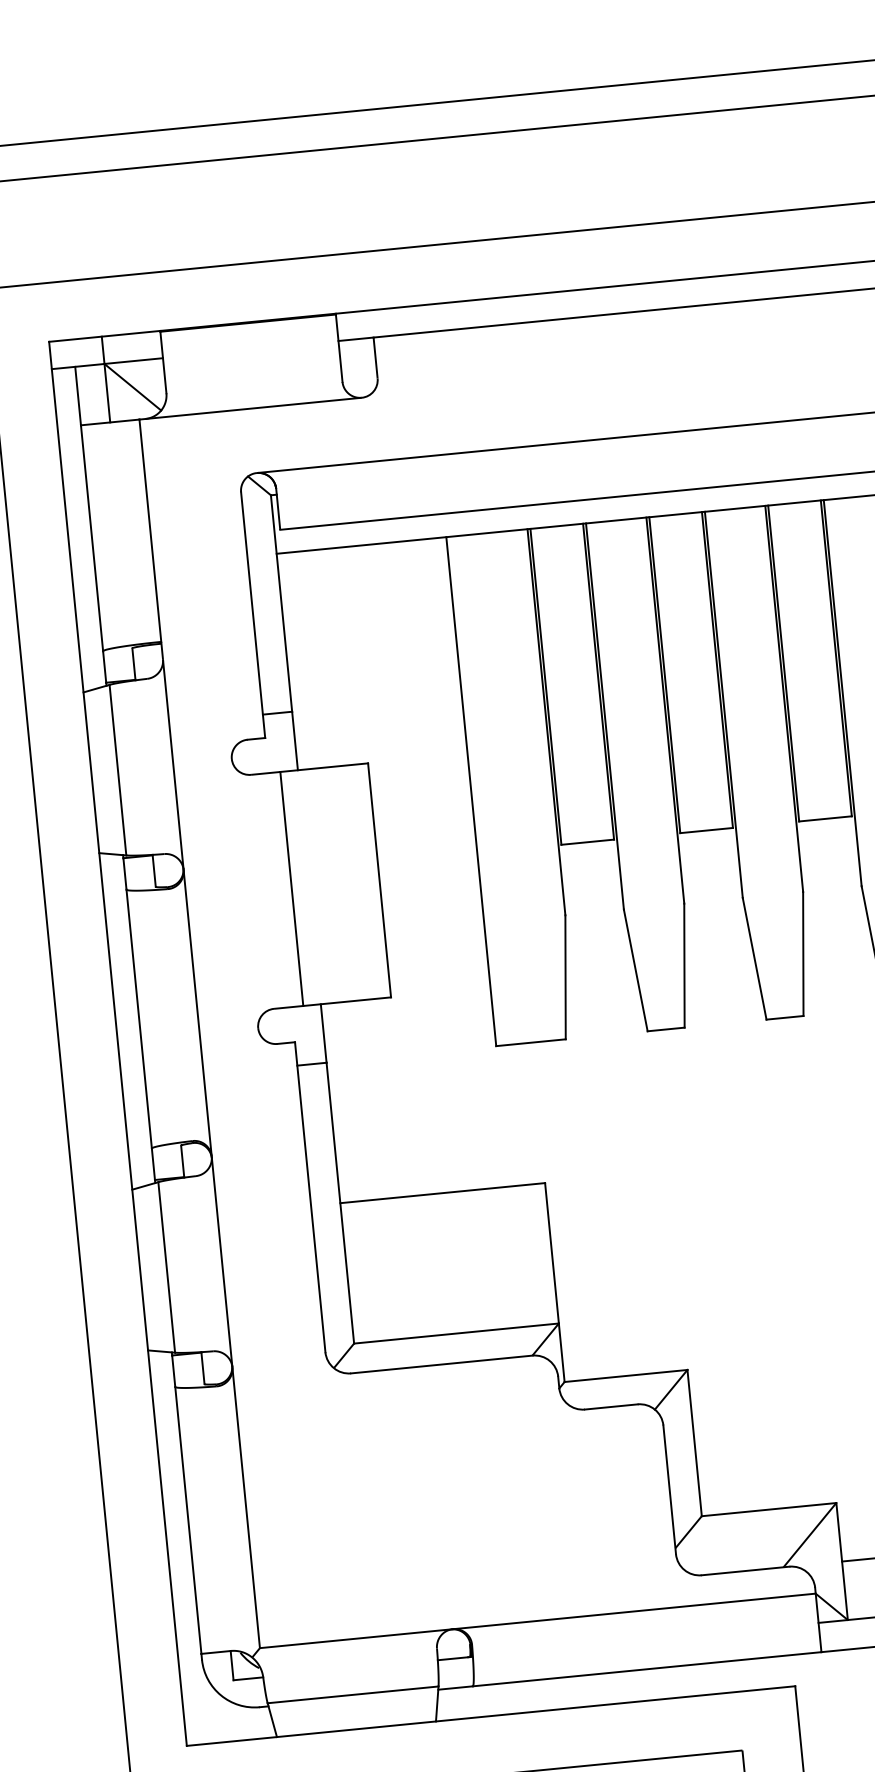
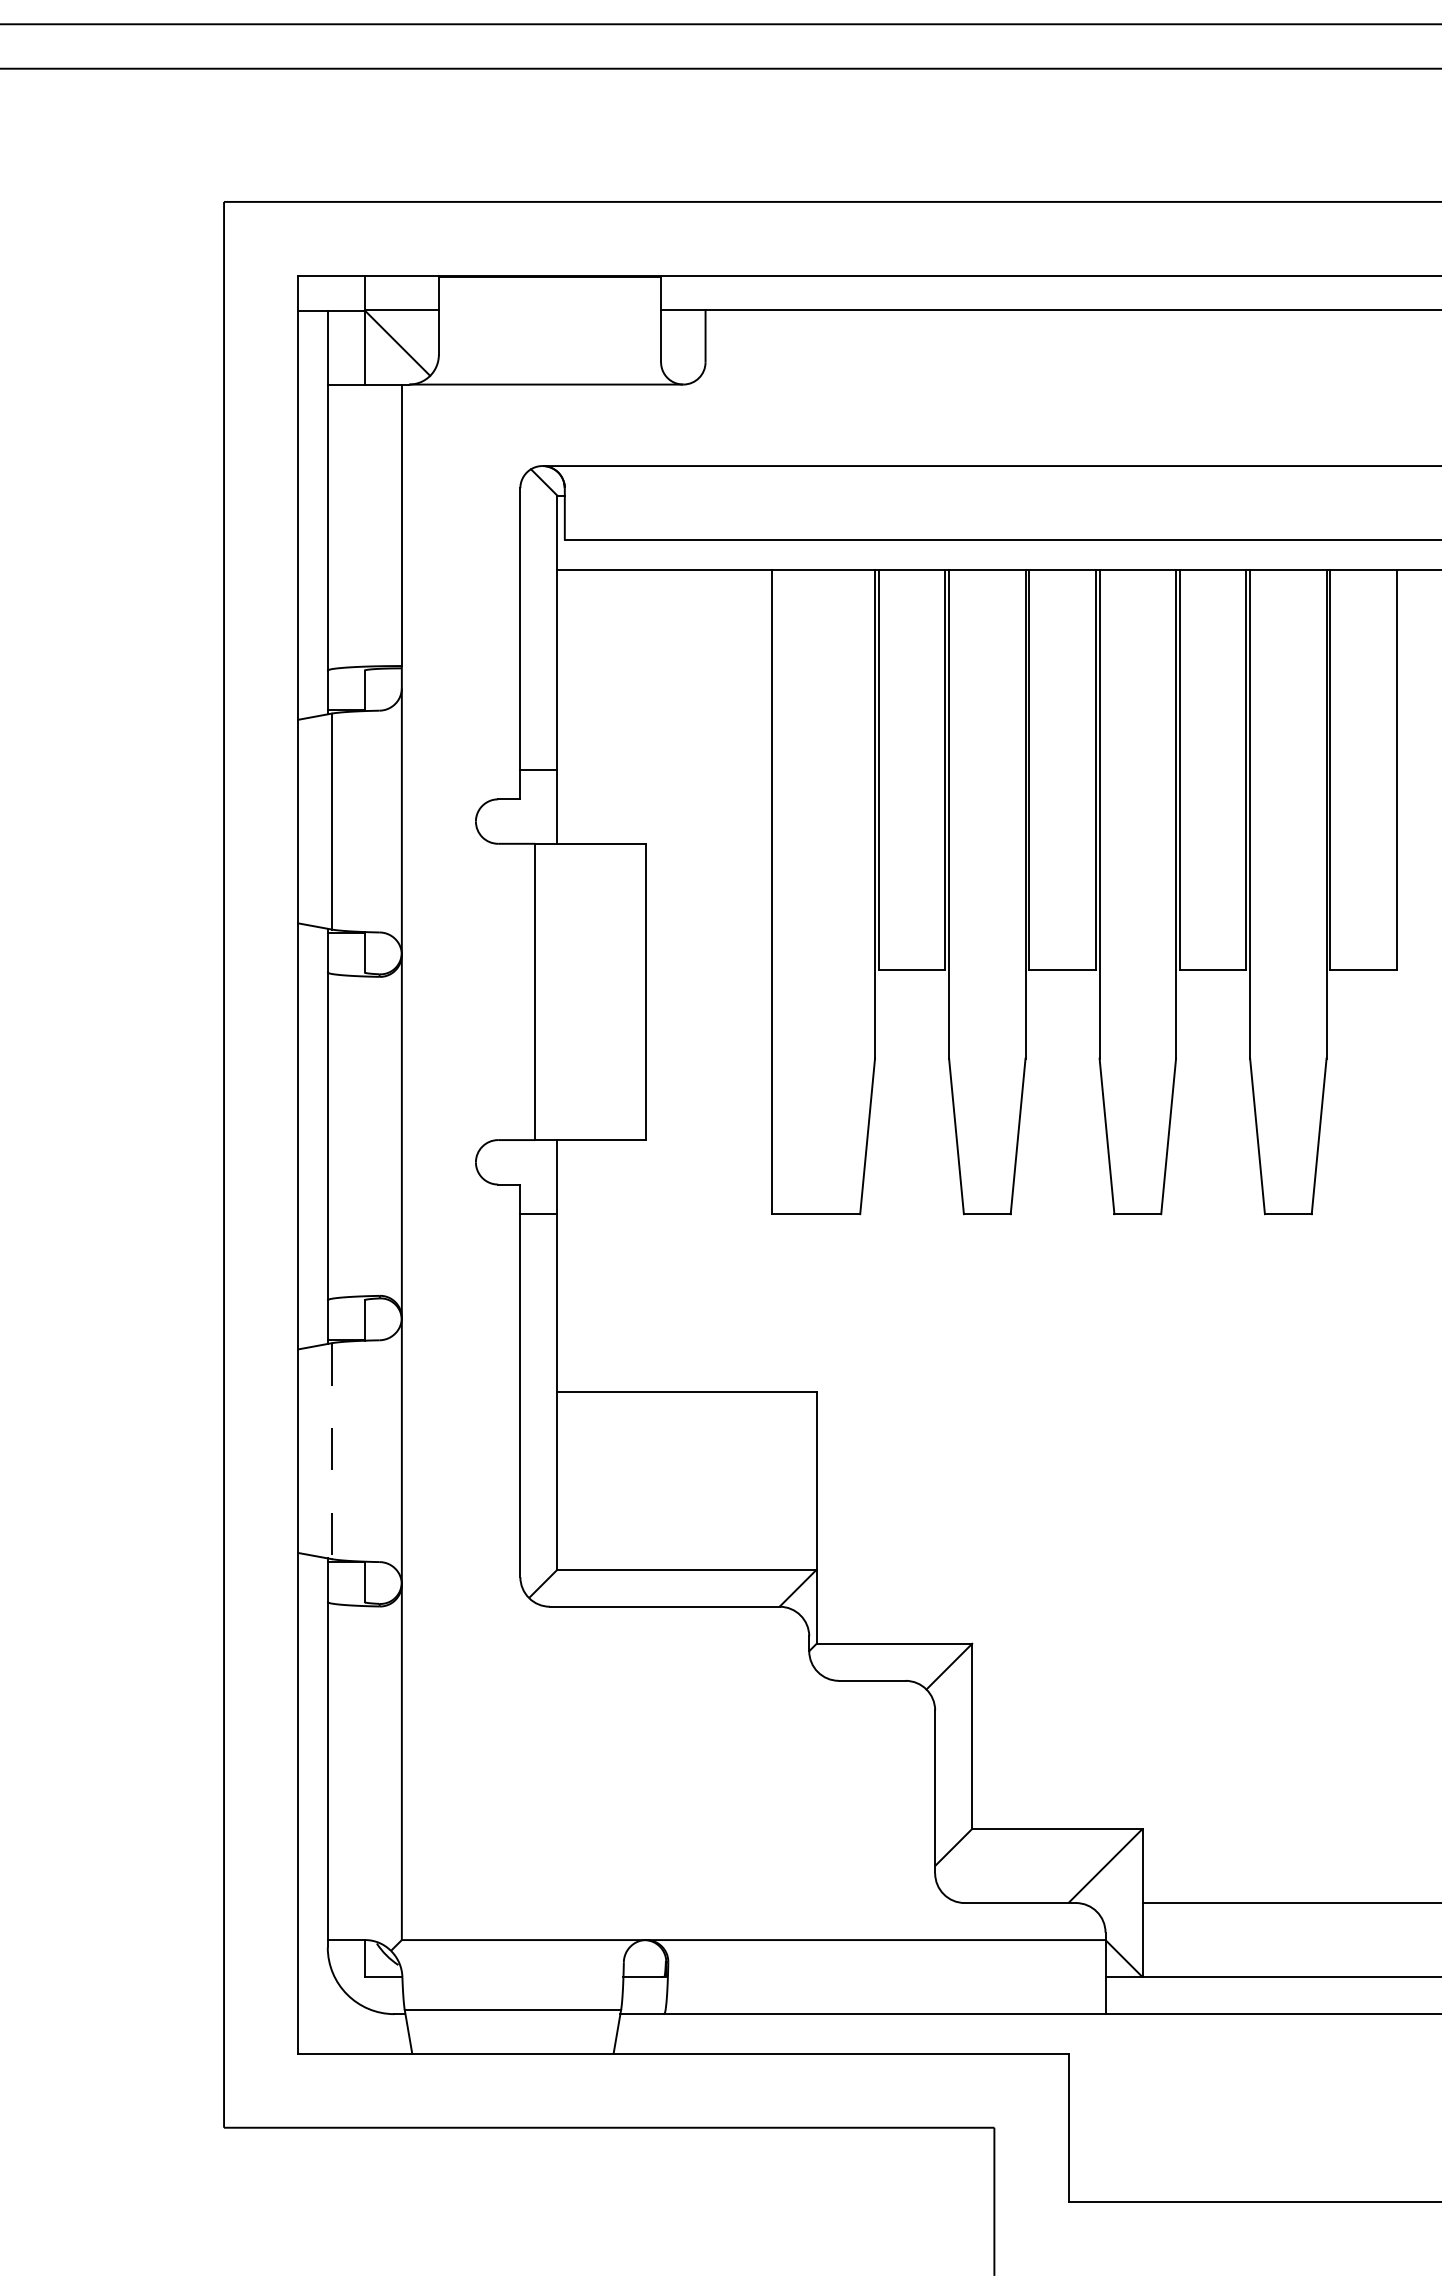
line: (166, 1267) -> (331, 1451), solid -> dashed

